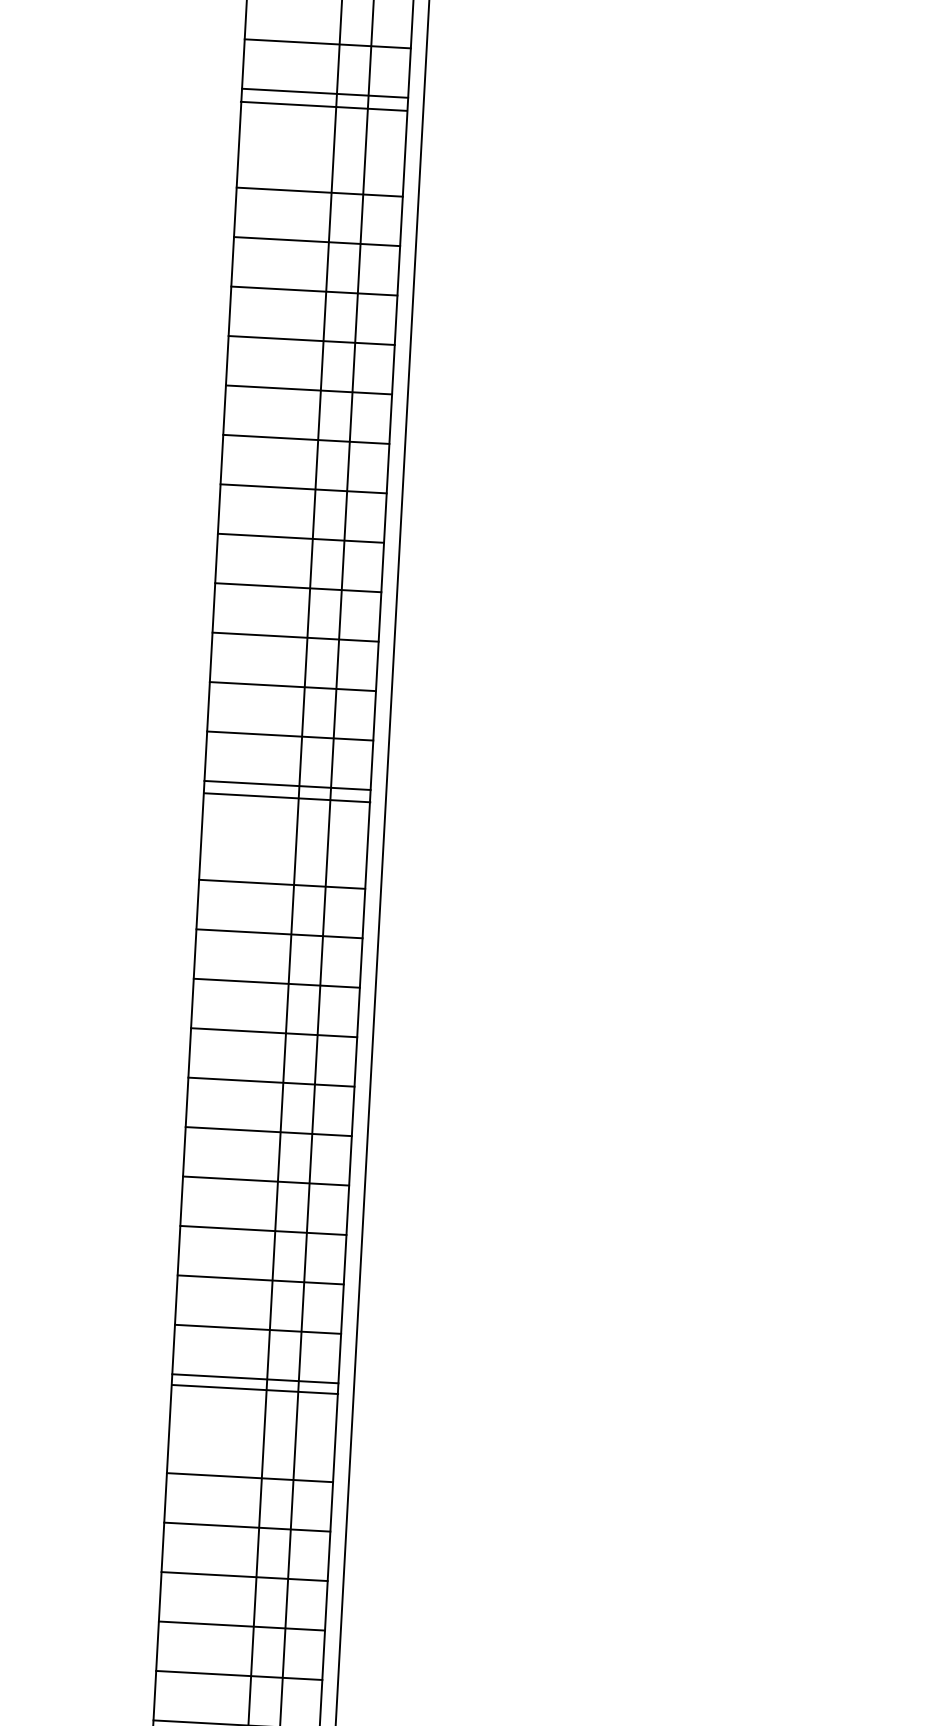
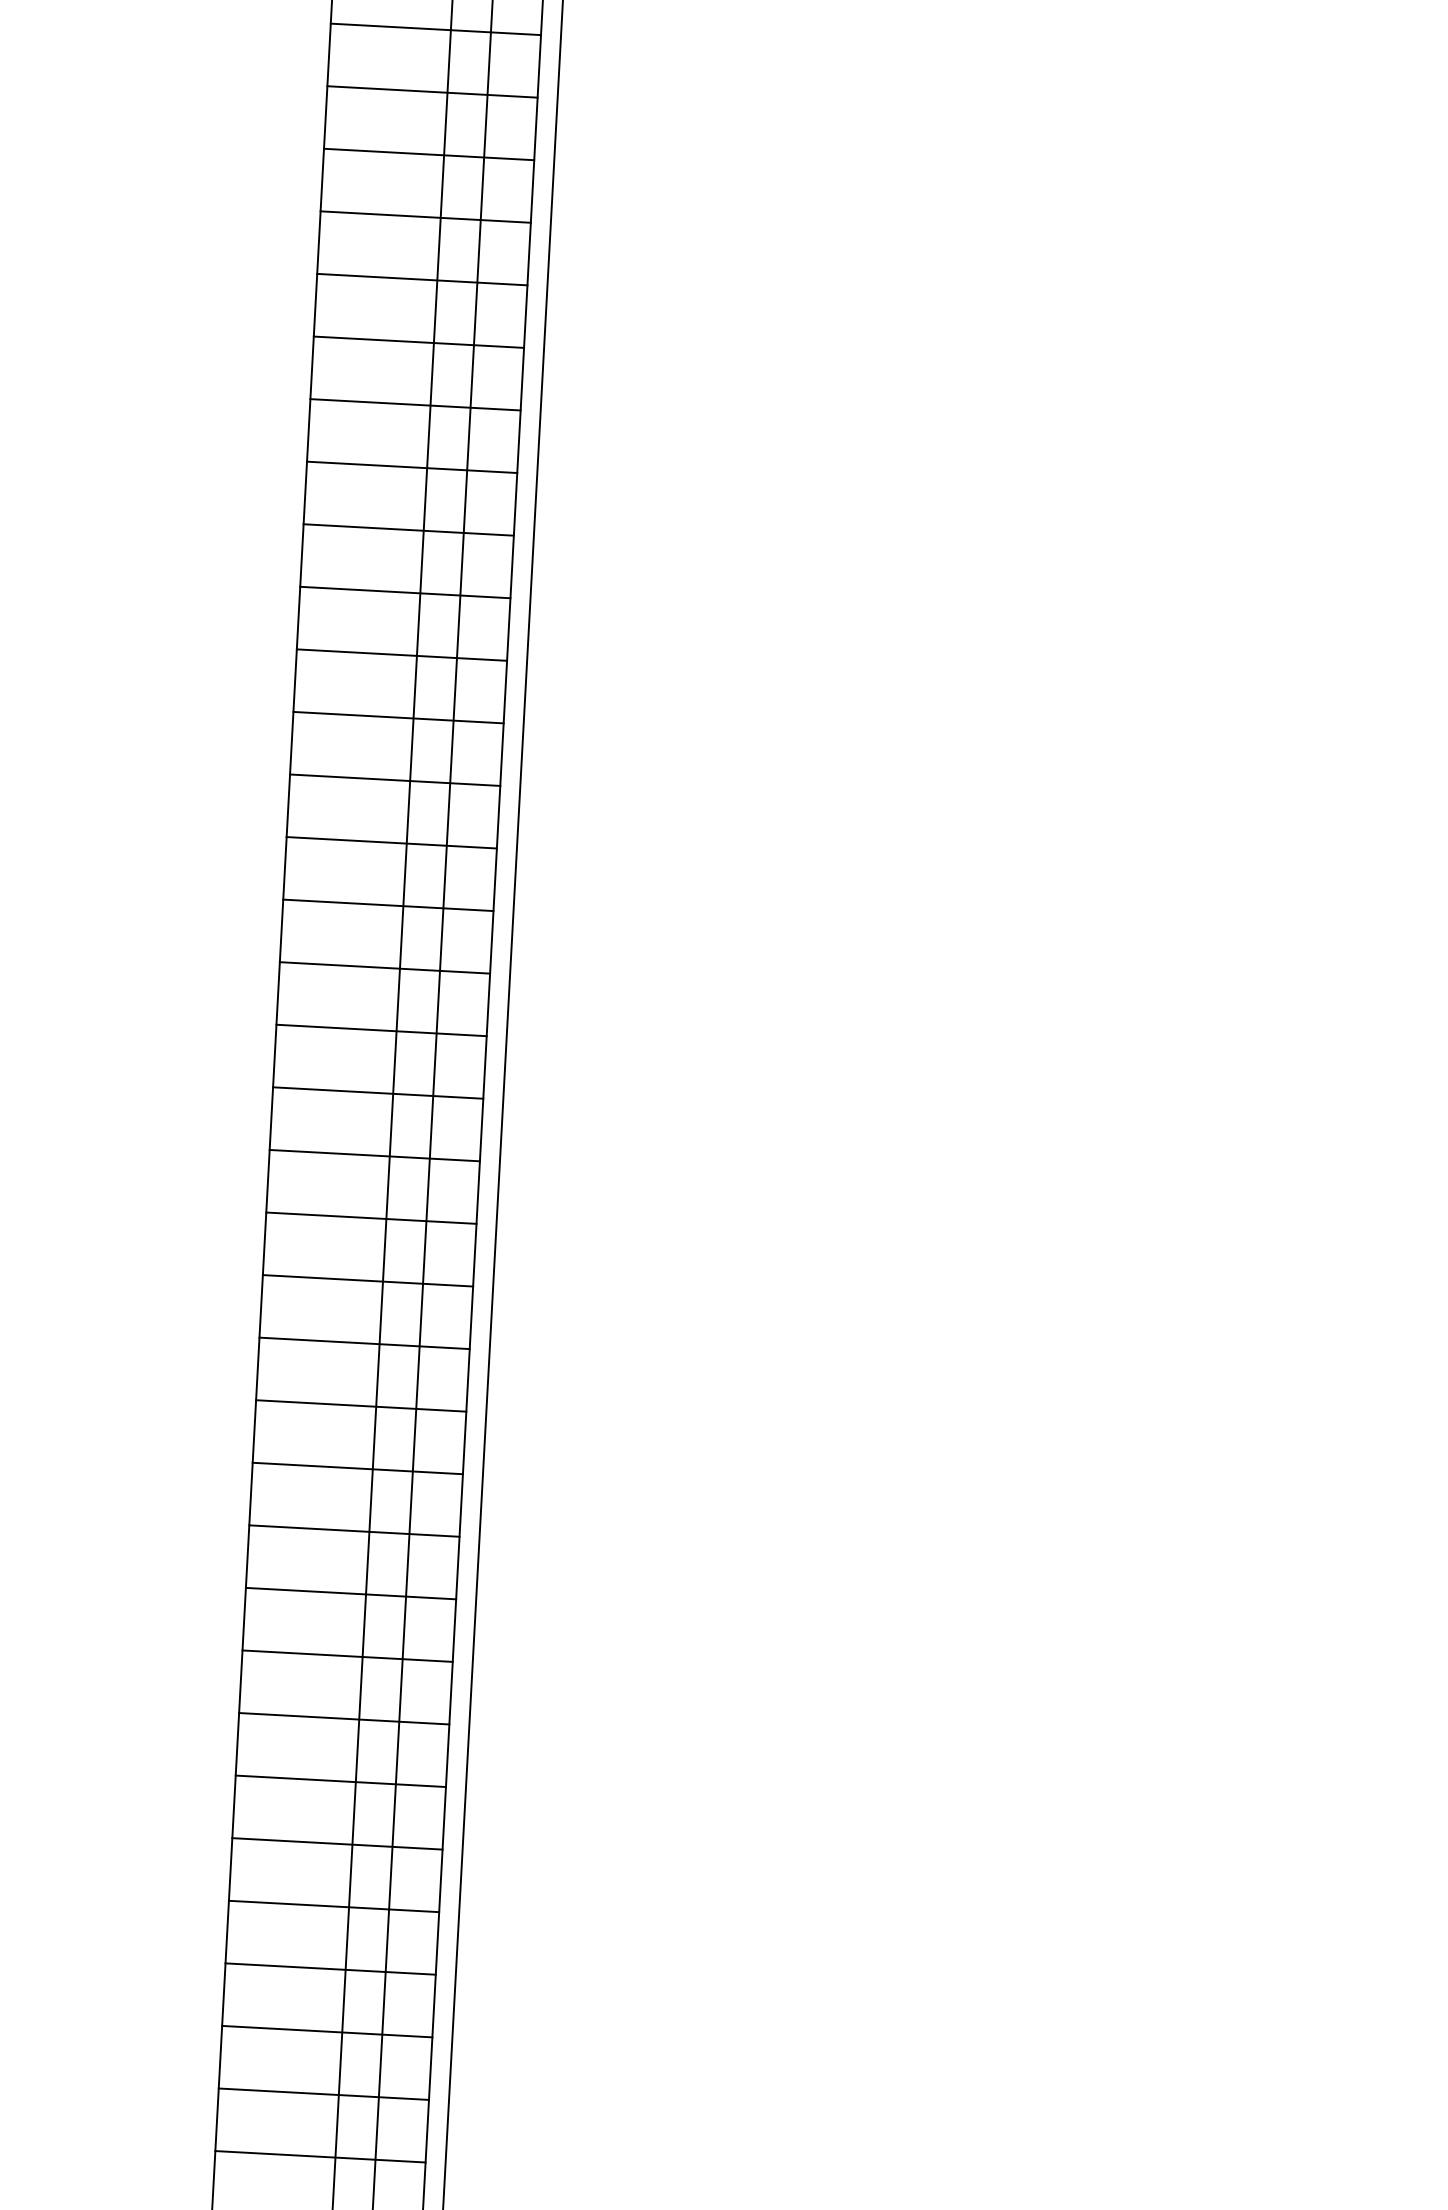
line: (323, 106) -> (428, 154), moved
line: (287, 797) -> (381, 1030), moved
line: (254, 1389) -> (340, 1781), moved

